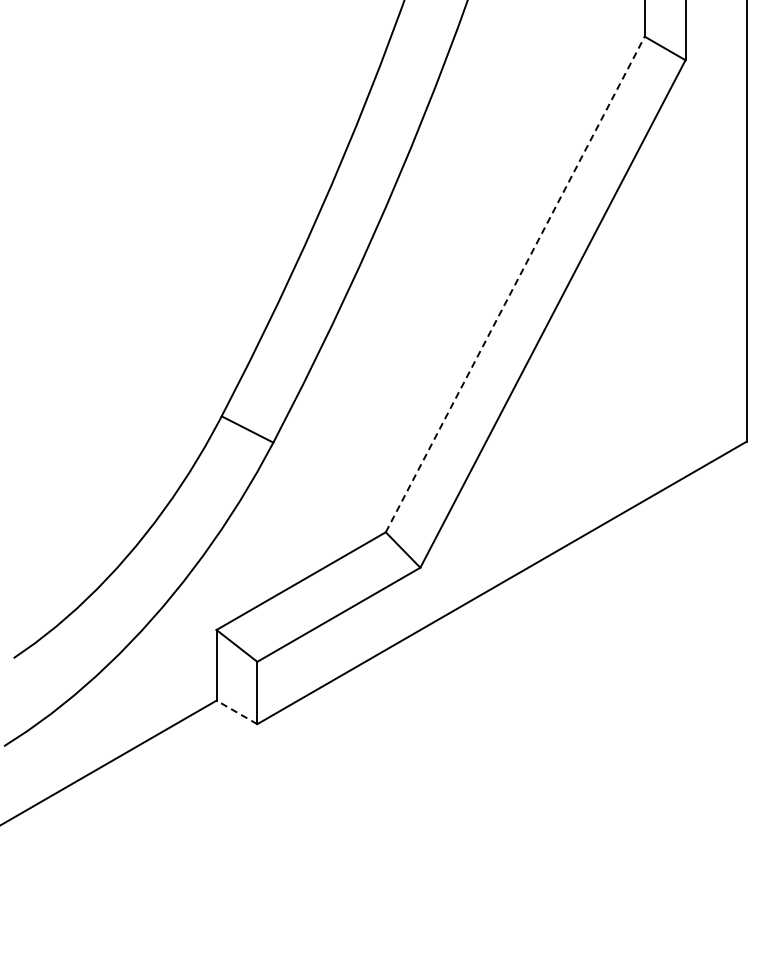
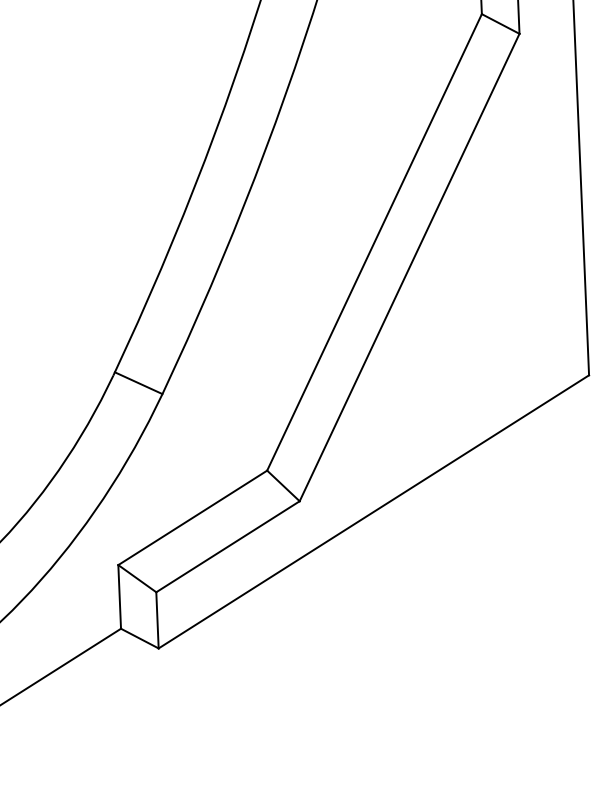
line: (515, 284) -> (374, 242), dashed -> solid
line: (236, 712) -> (139, 638), dashed -> solid

